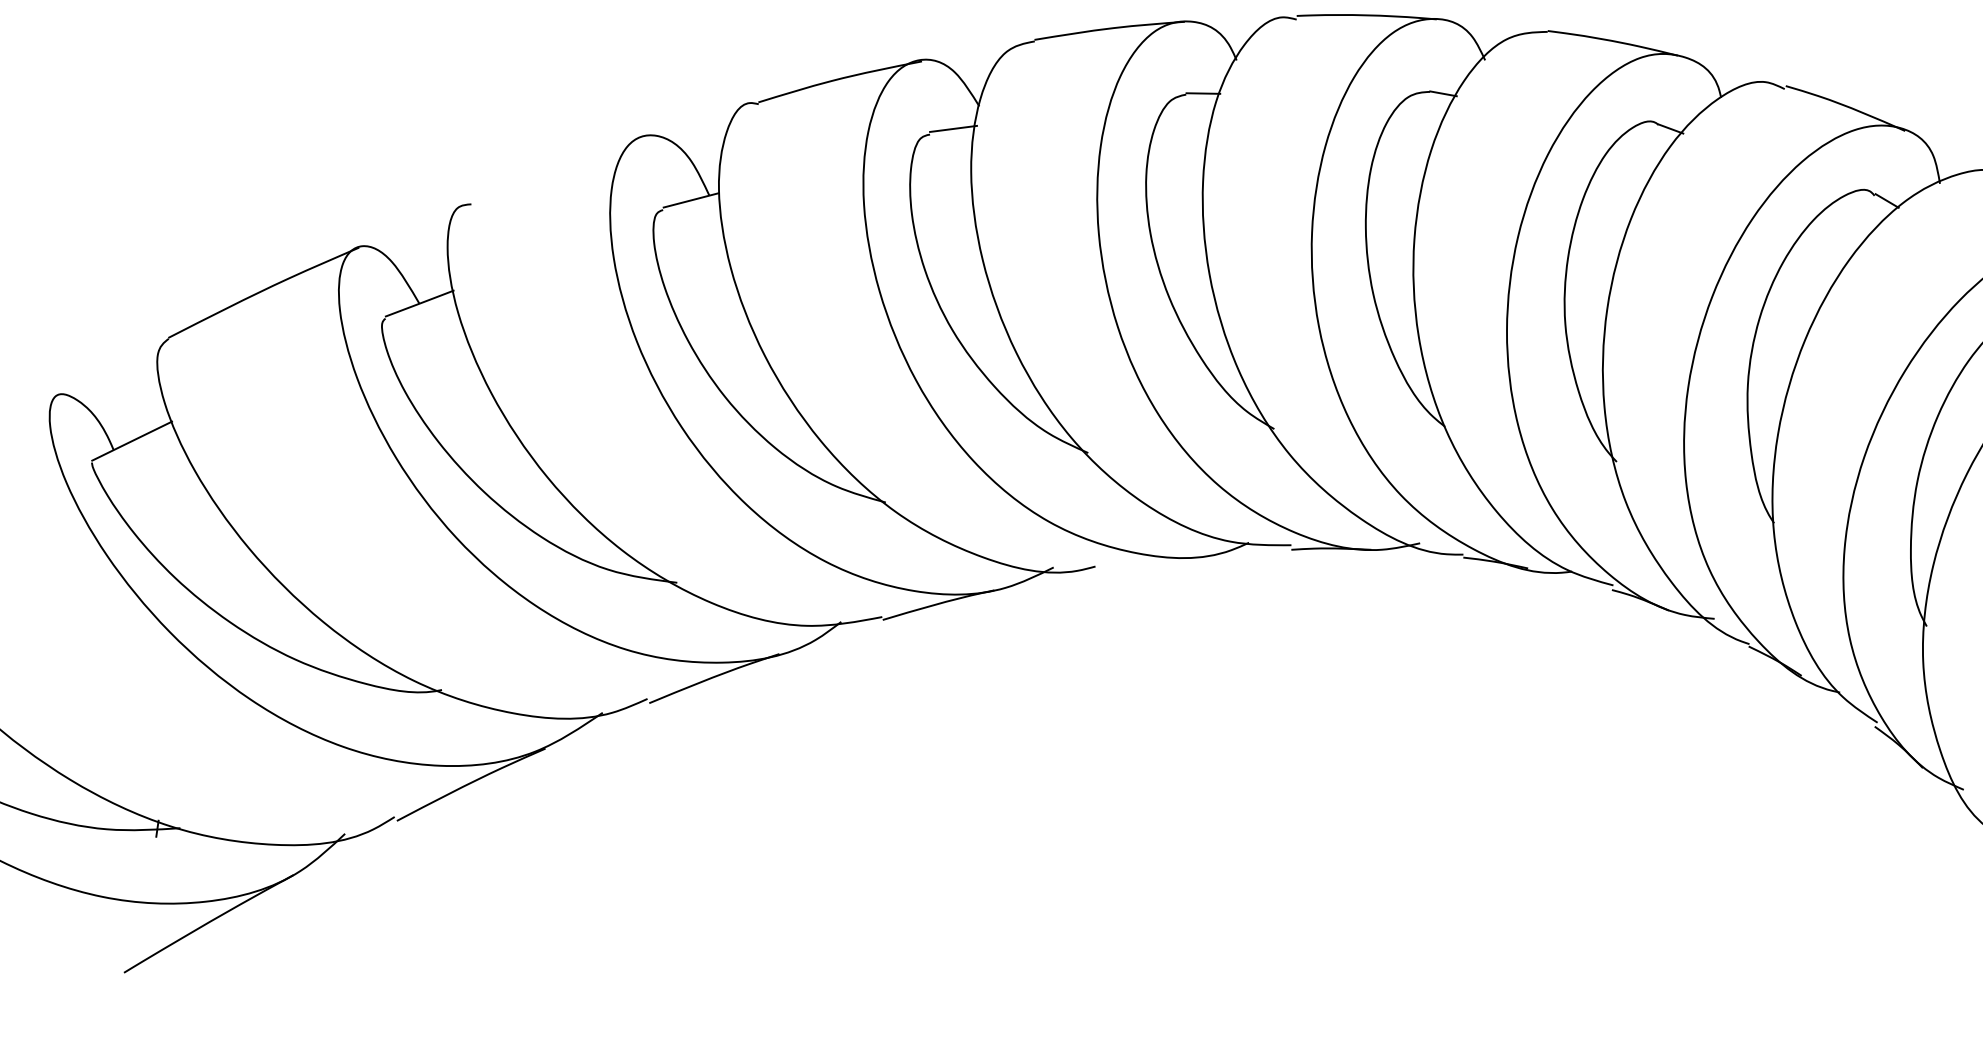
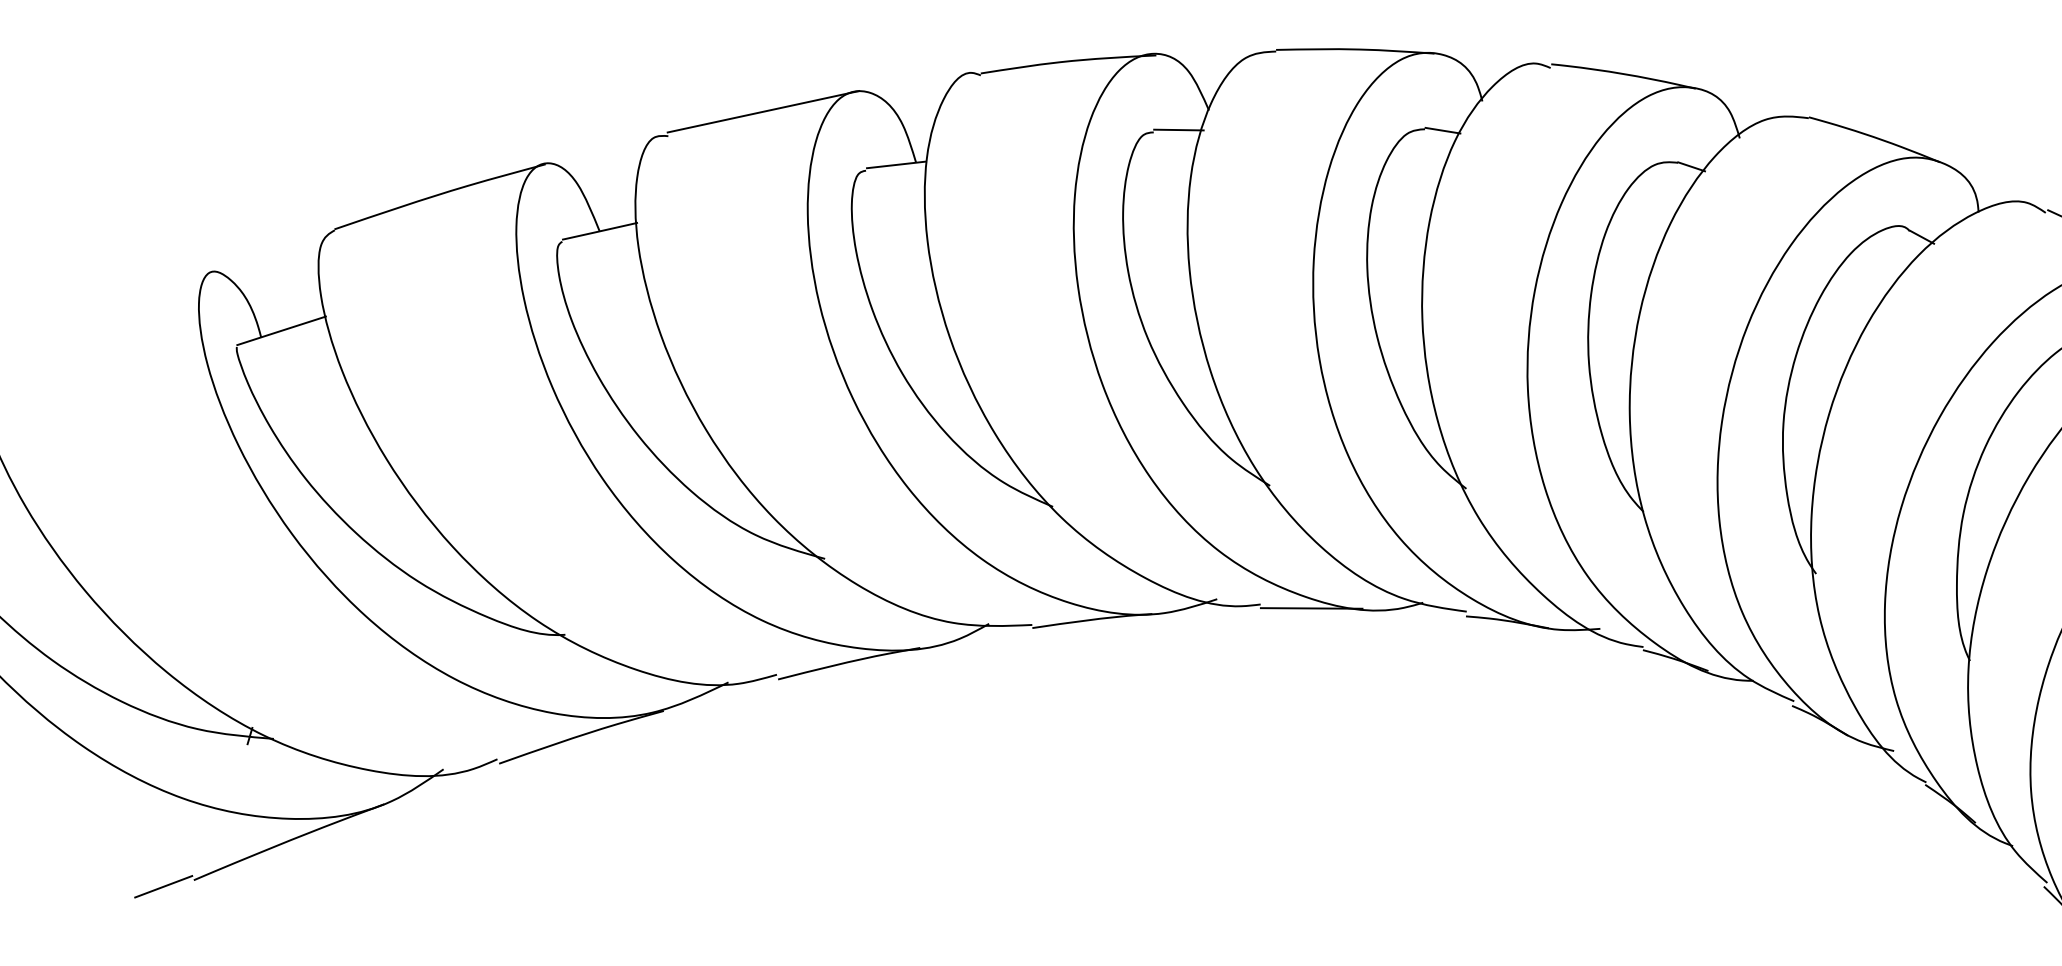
line: (557, 167) -> (763, 110), added
line: (1144, 562) -> (1312, 607), added
line: (95, 983) -> (162, 887), added

